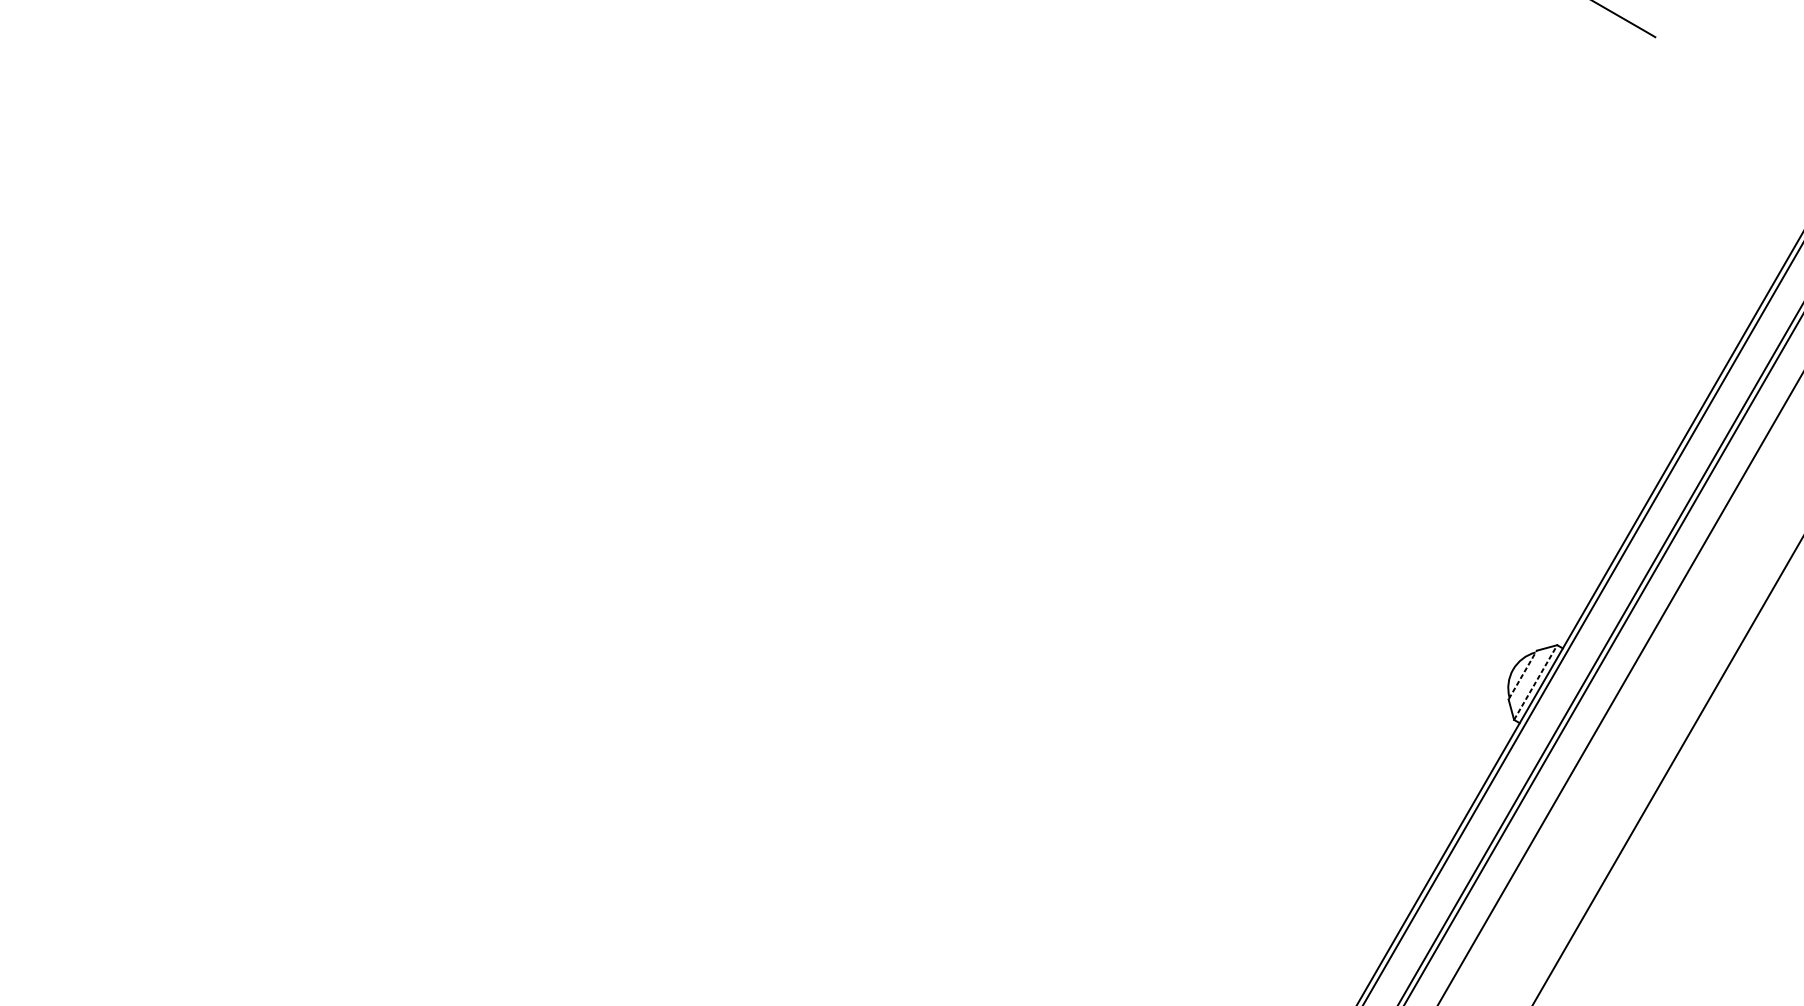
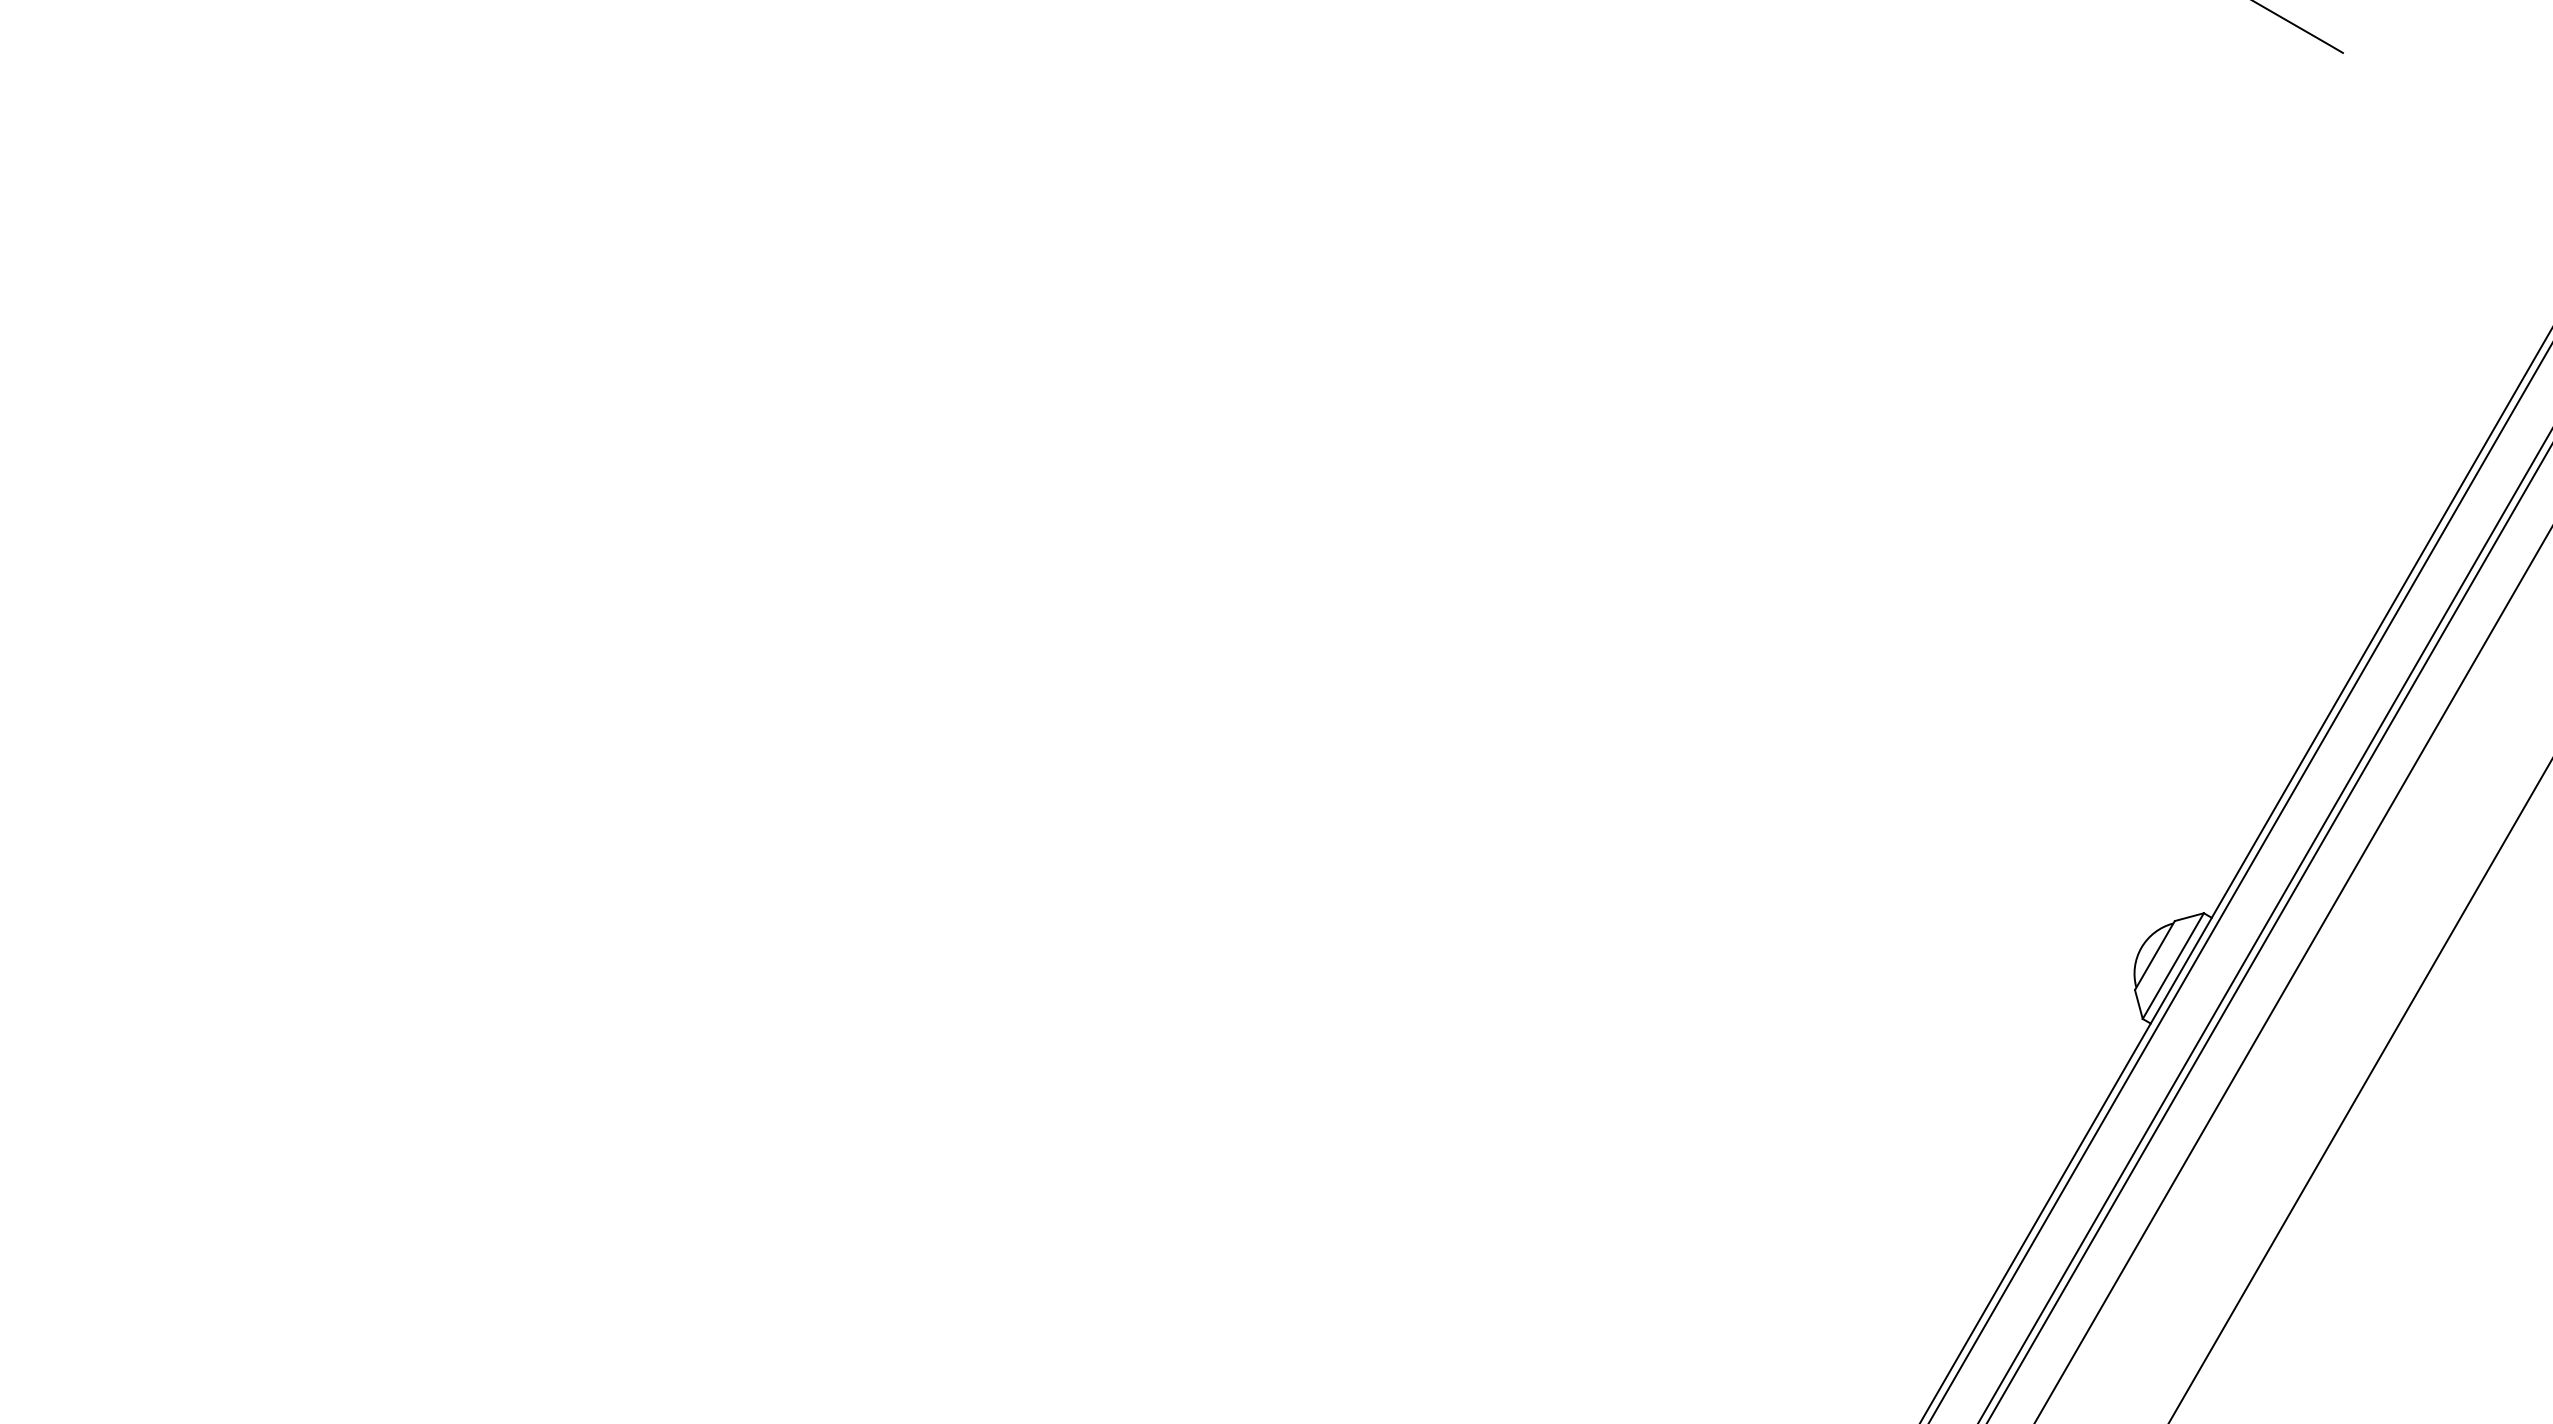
line: (1523, 674) -> (2155, 954), dashed -> solid
line: (1535, 682) -> (2173, 965), dashed -> solid

